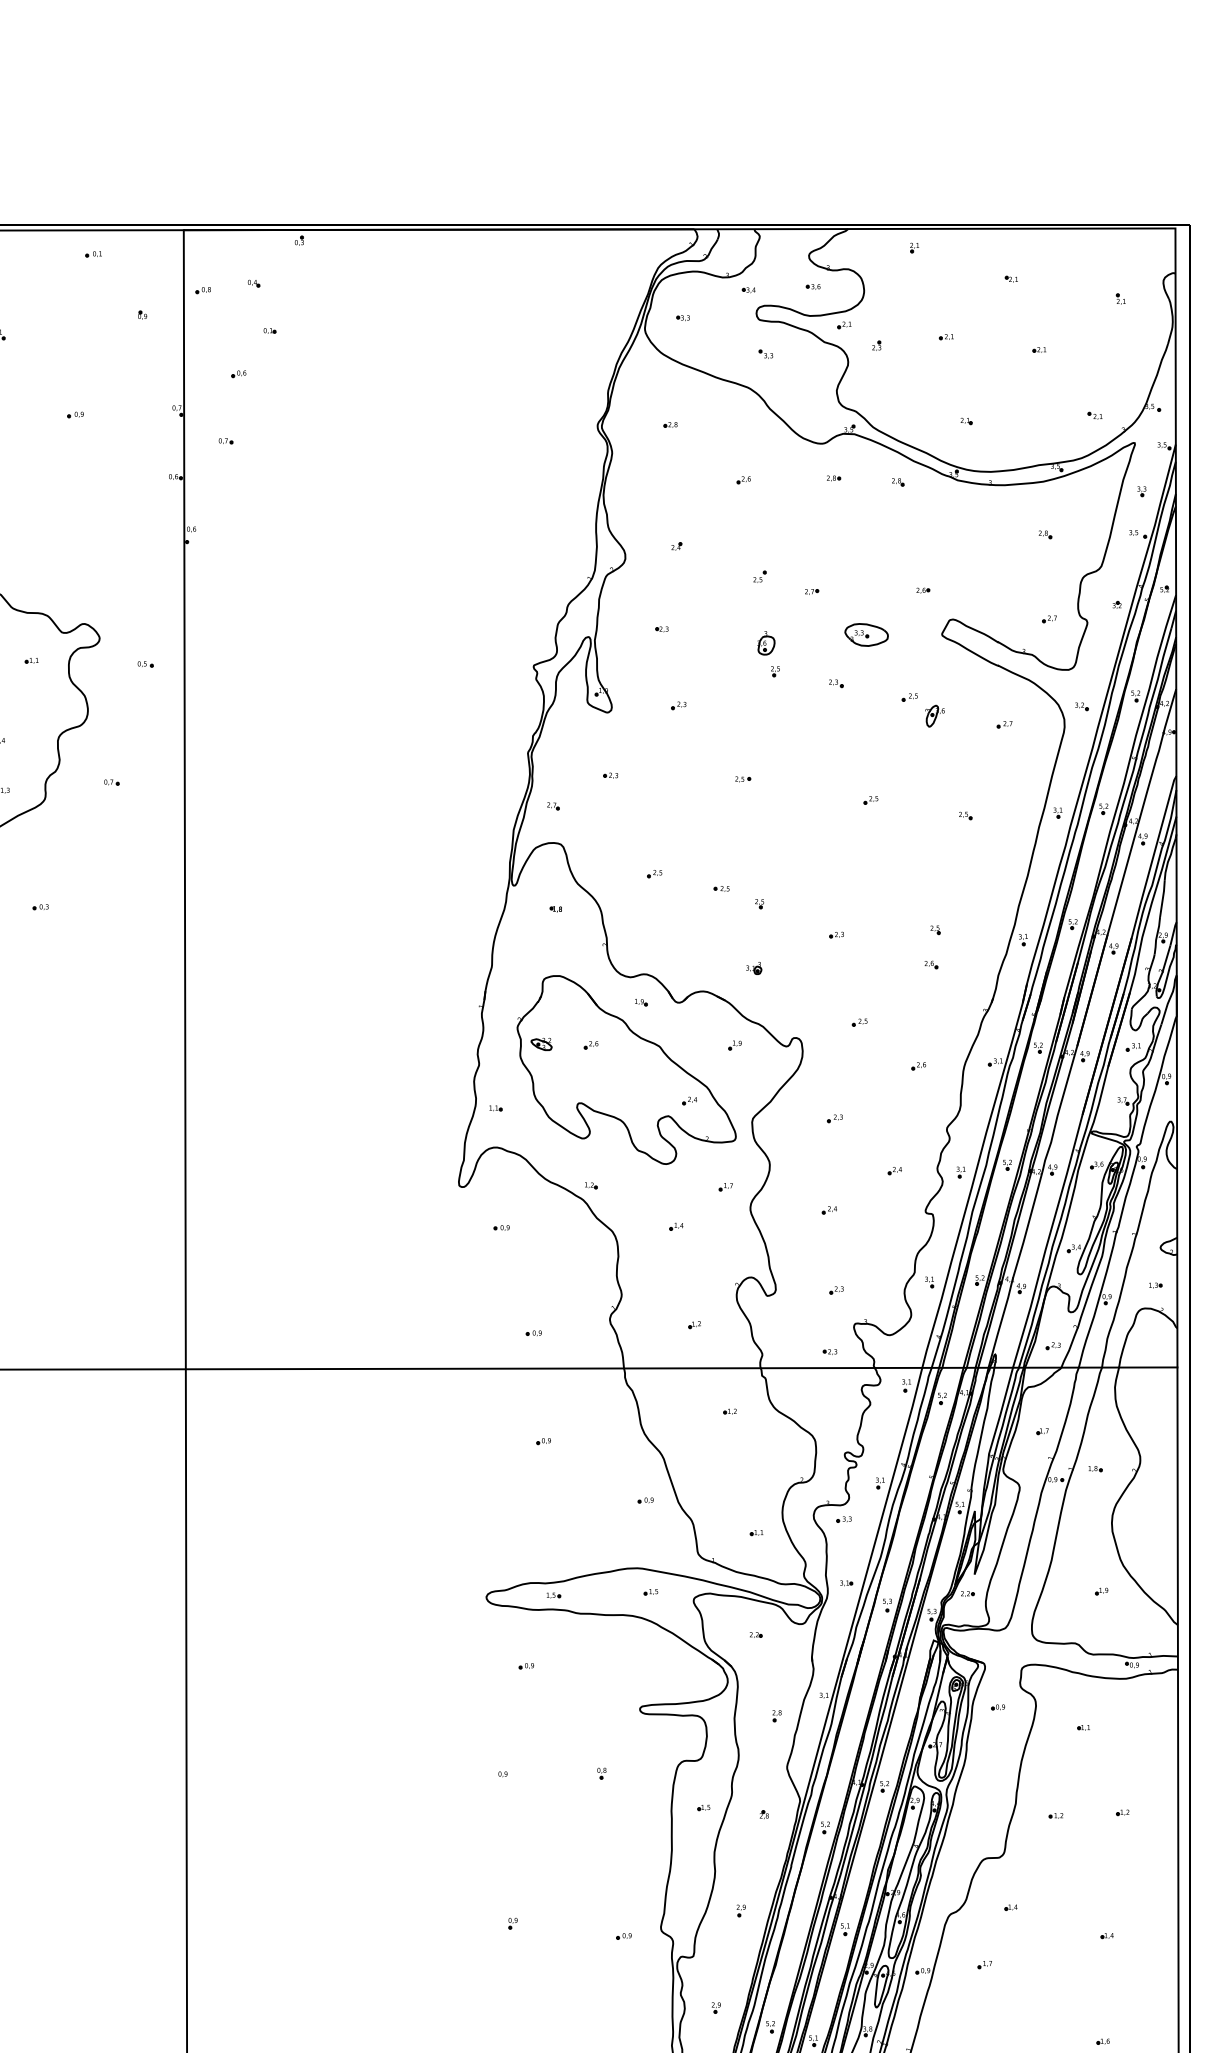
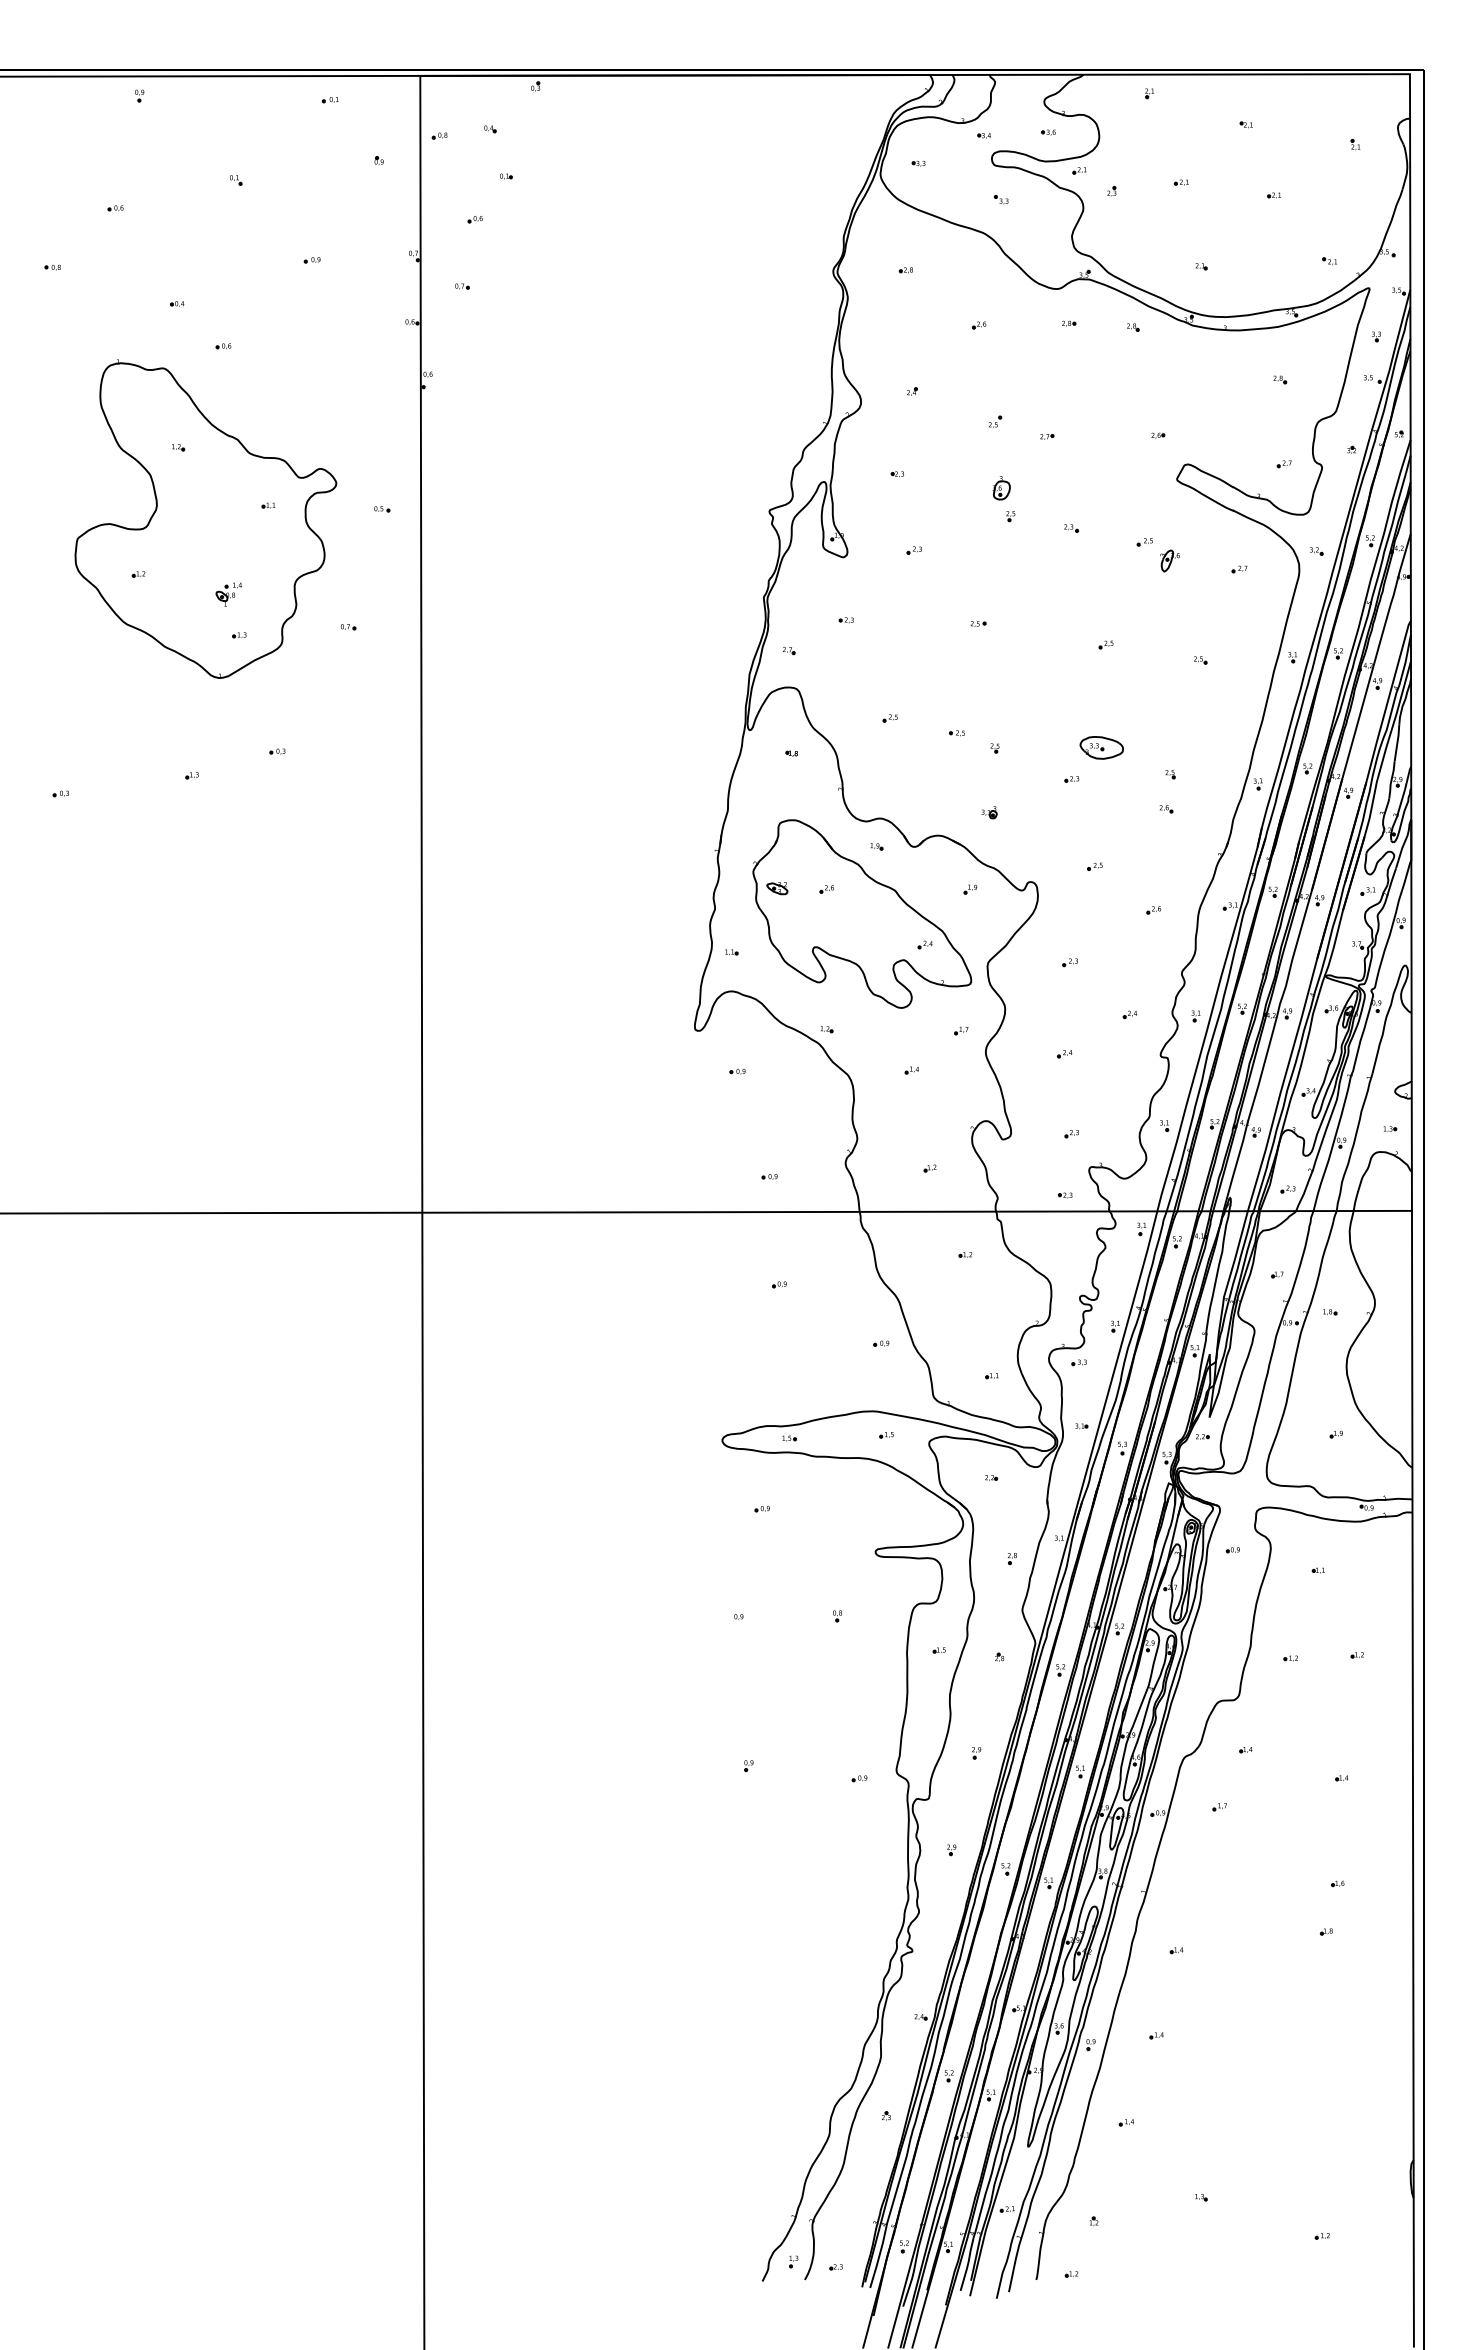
part: (866, 634) -> (1101, 747), moved

